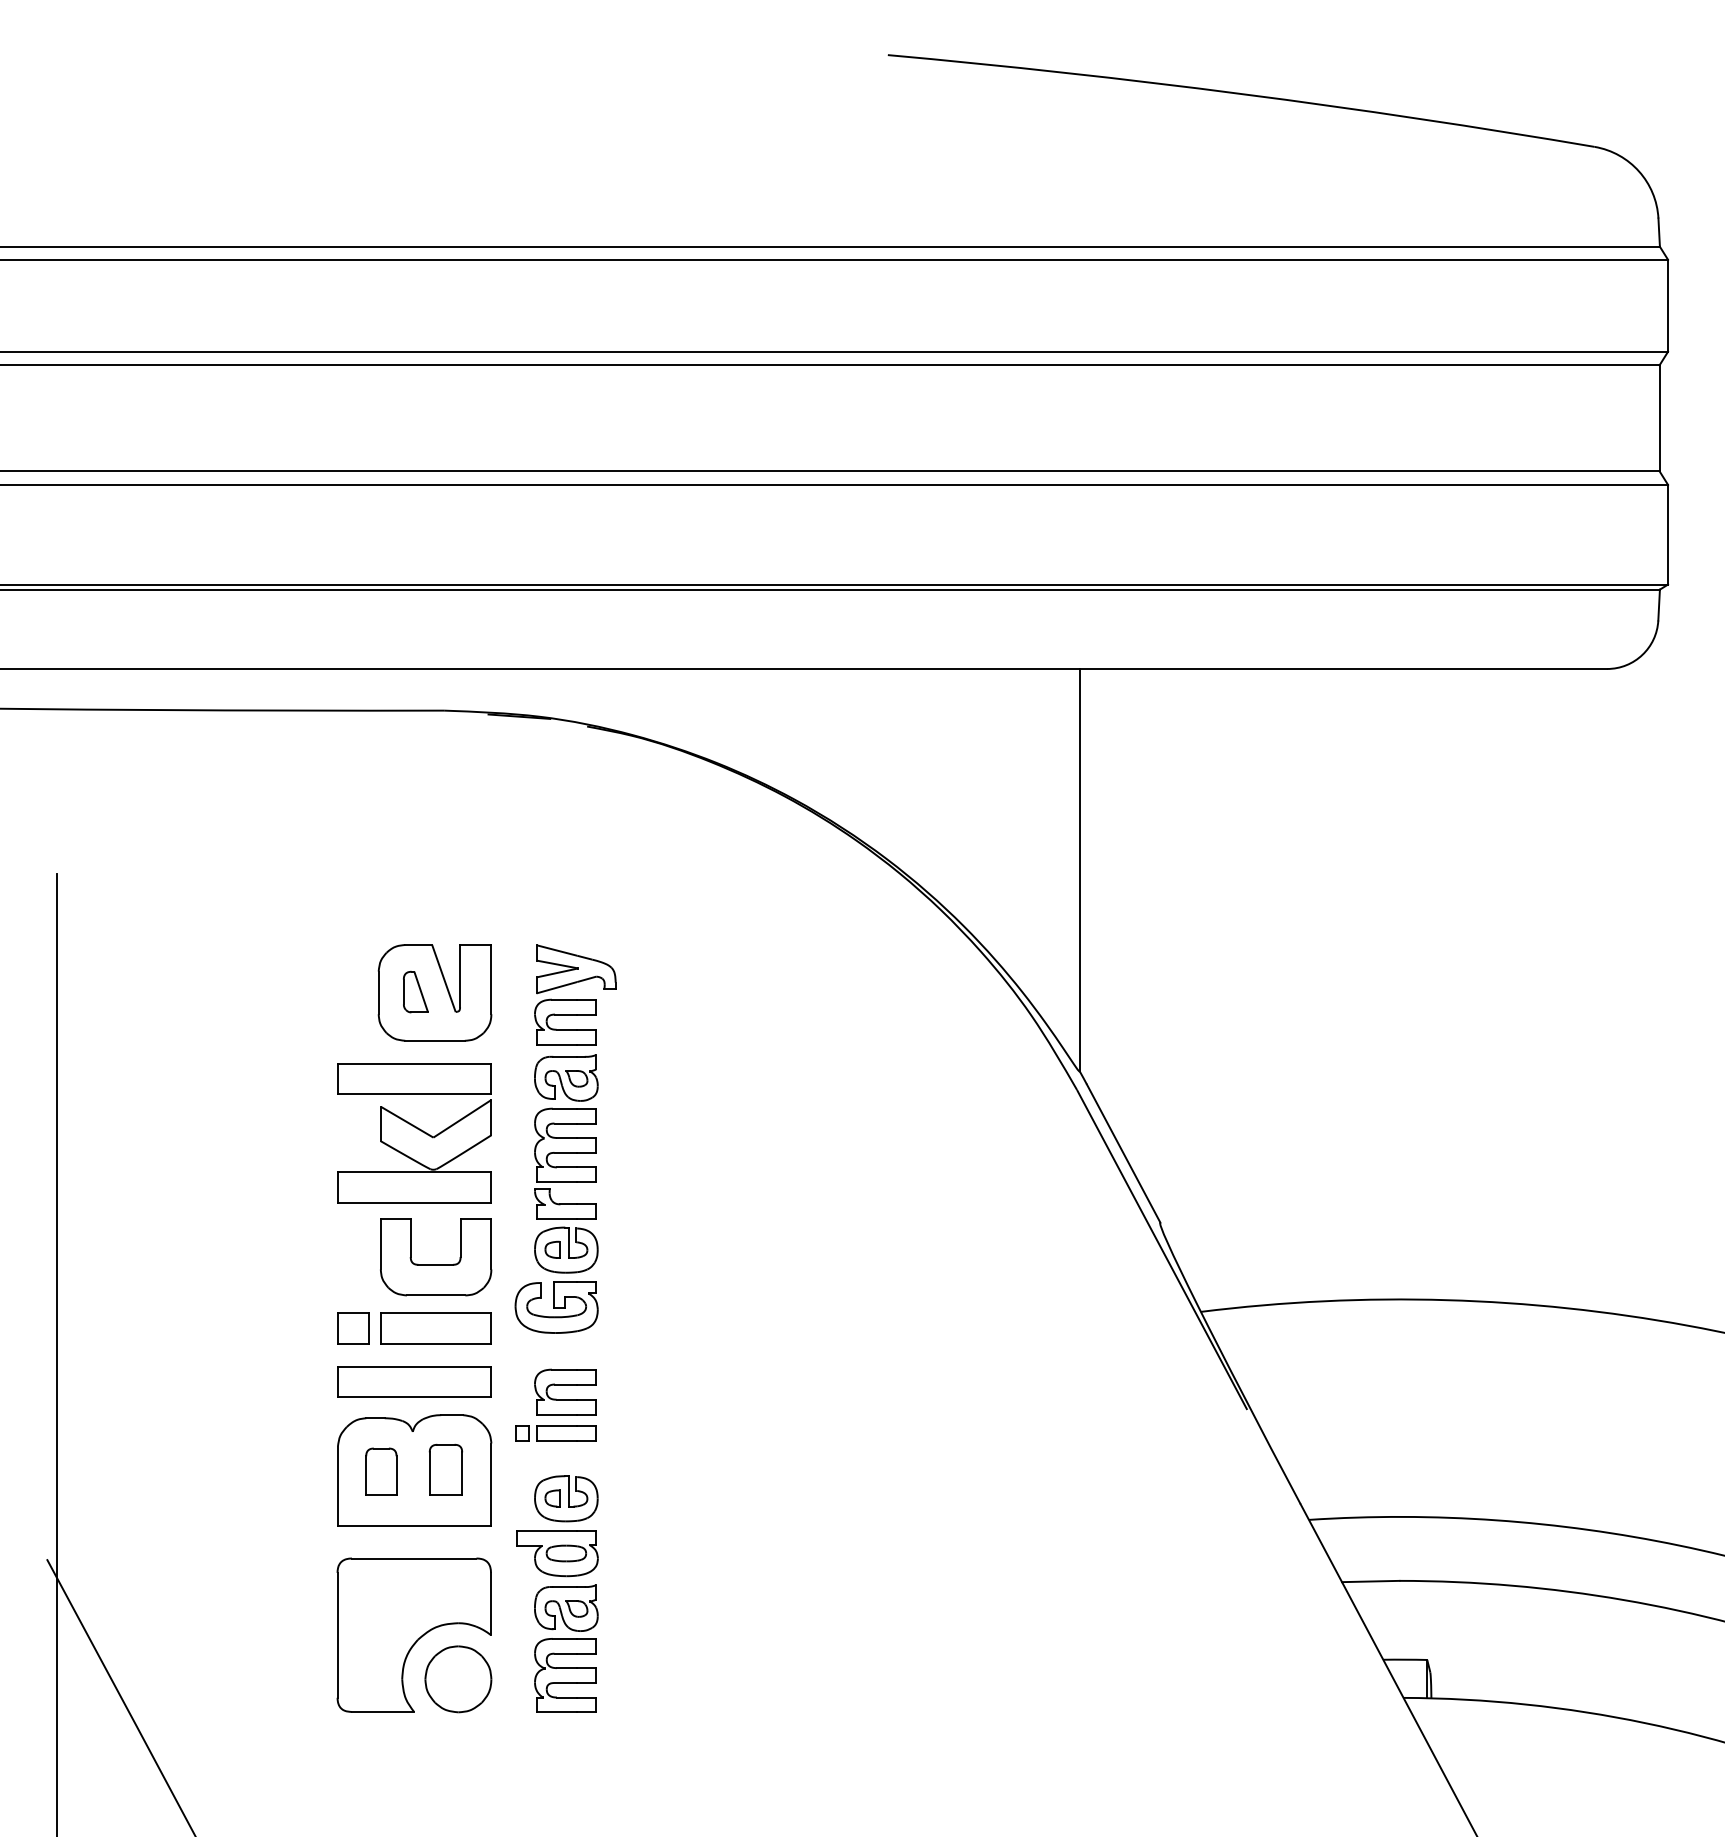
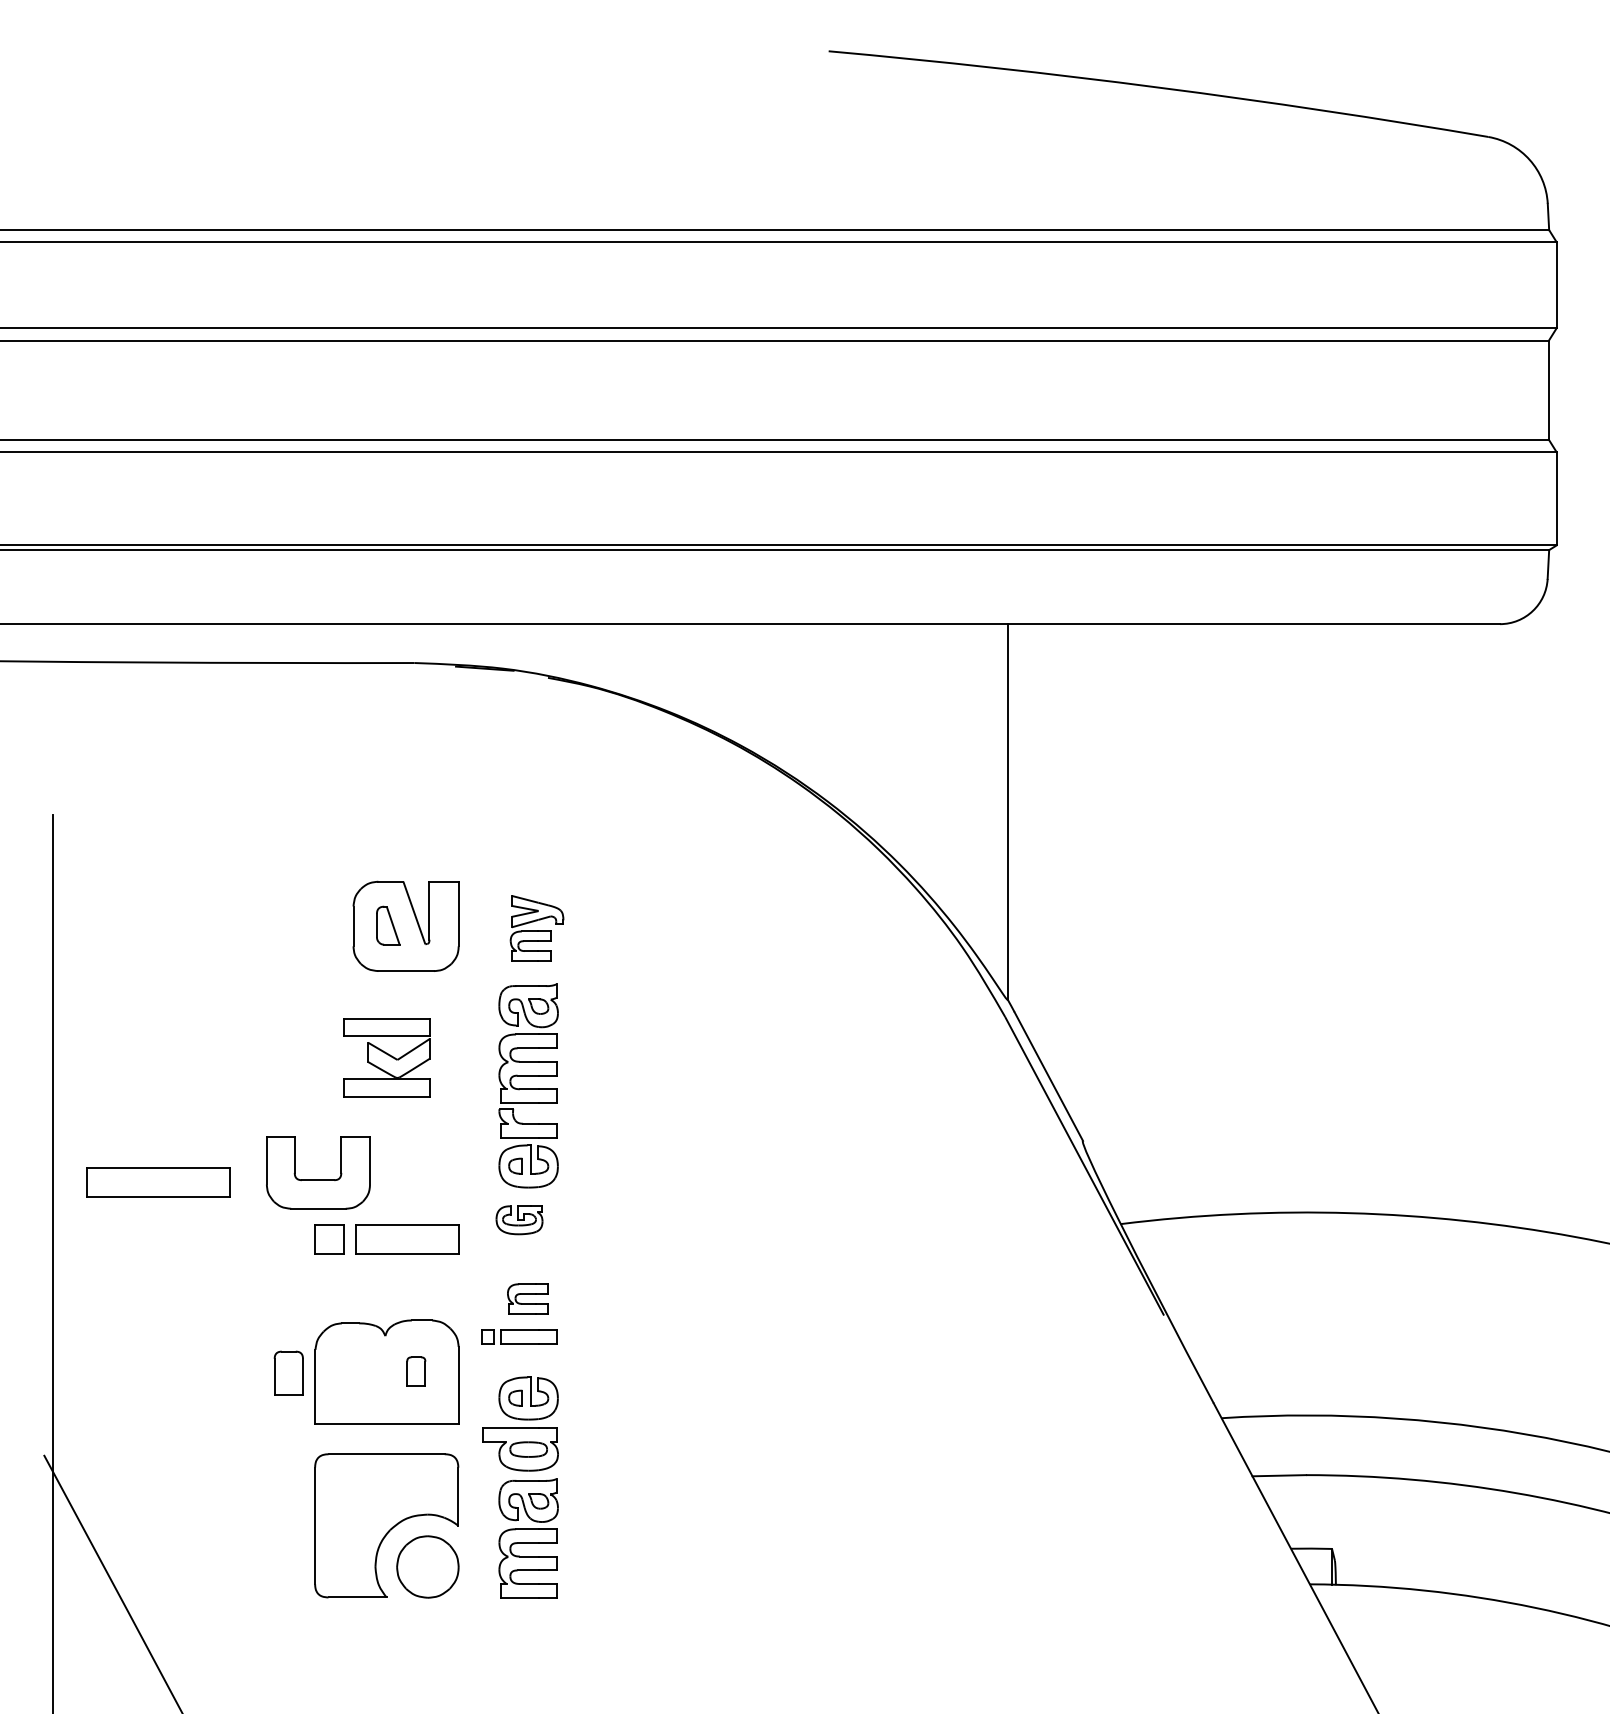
part: (575, 994) -> (537, 927), size x0.7
part: (414, 1133) -> (386, 1057), size x0.6
part: (436, 1264) -> (318, 1179), moved
part: (556, 1307) -> (519, 1220), size x0.6
part: (414, 1381) -> (158, 1181), moved
part: (565, 1391) -> (527, 1298), size x0.7
part: (445, 1469) -> (415, 1371), size x0.6
part: (381, 1471) -> (288, 1373), moved

